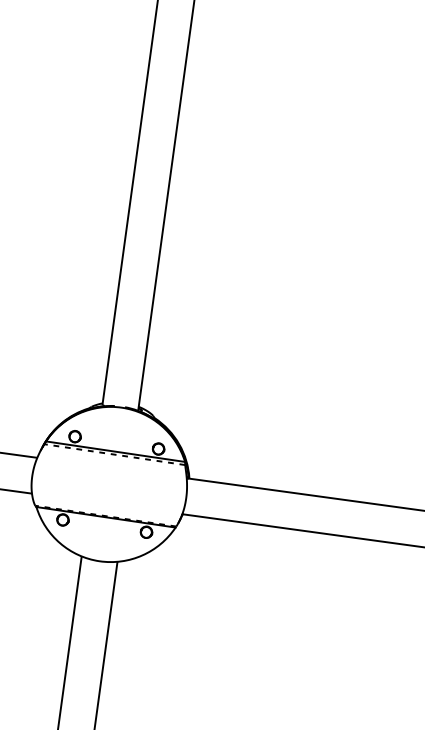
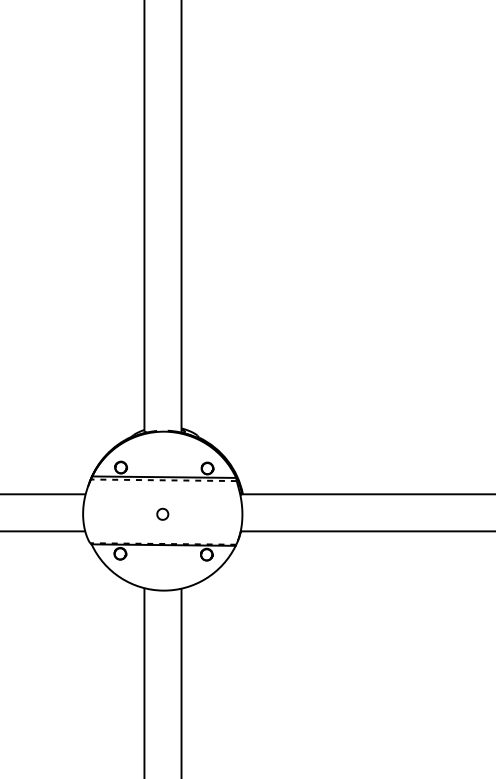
part: (109, 486) -> (162, 513), added

